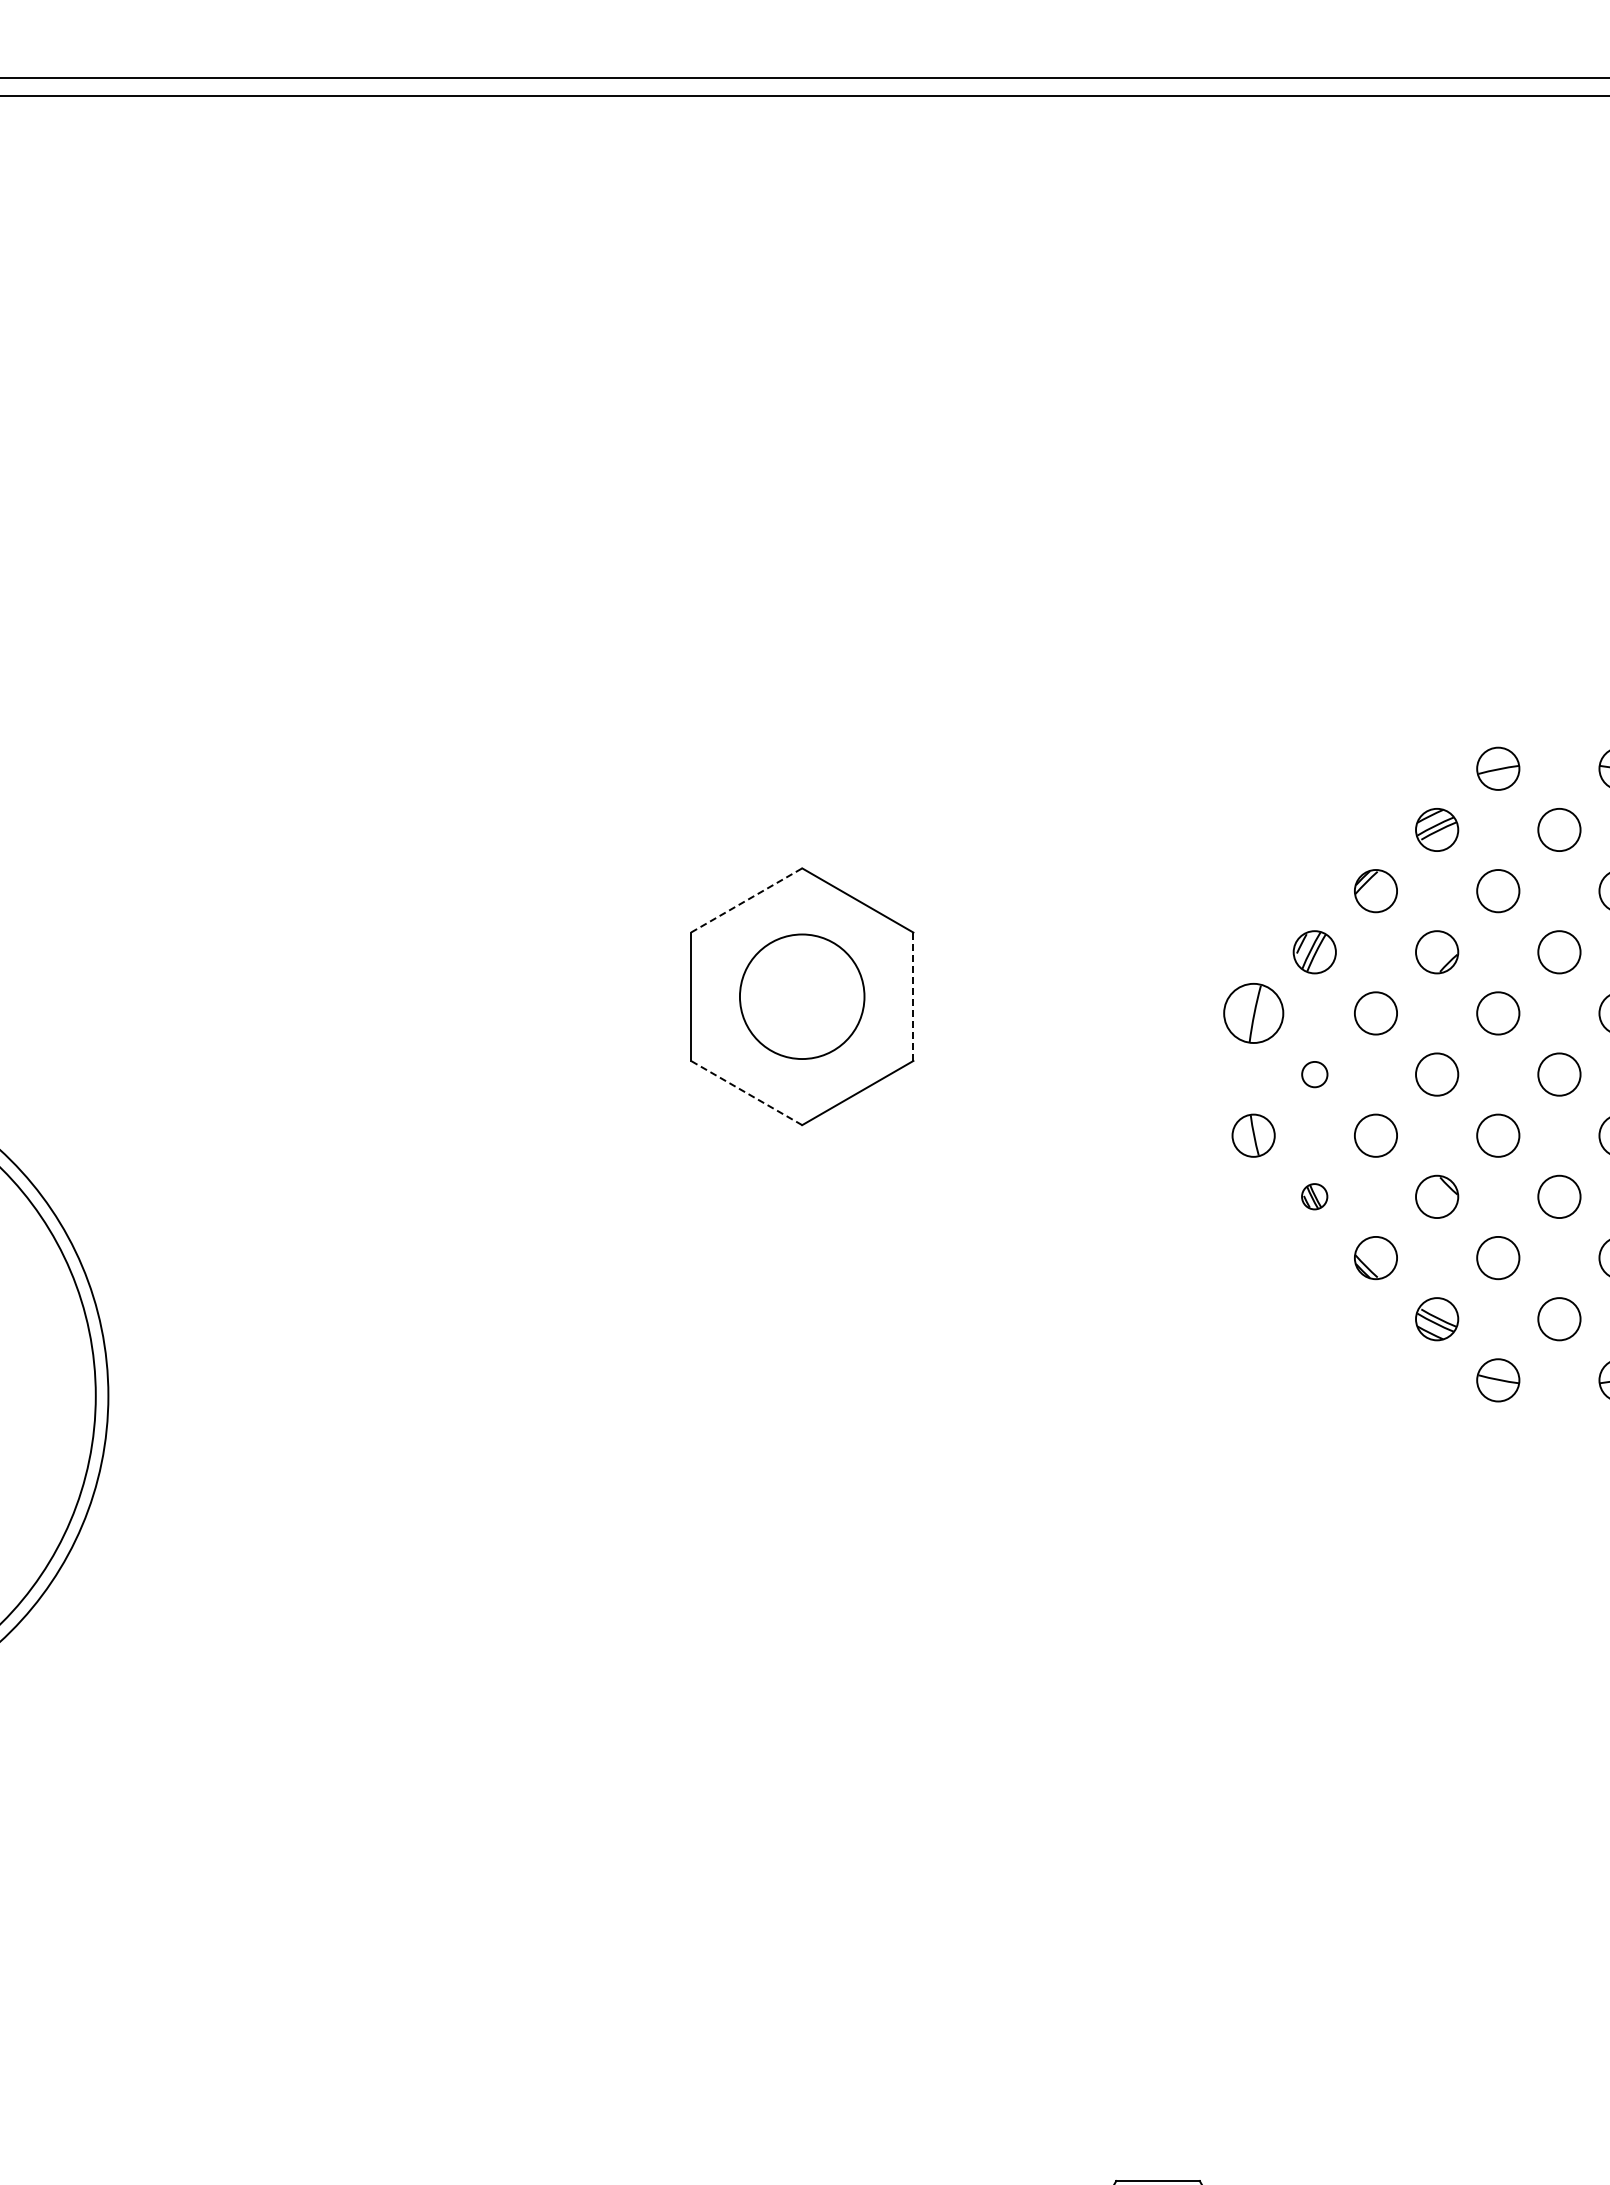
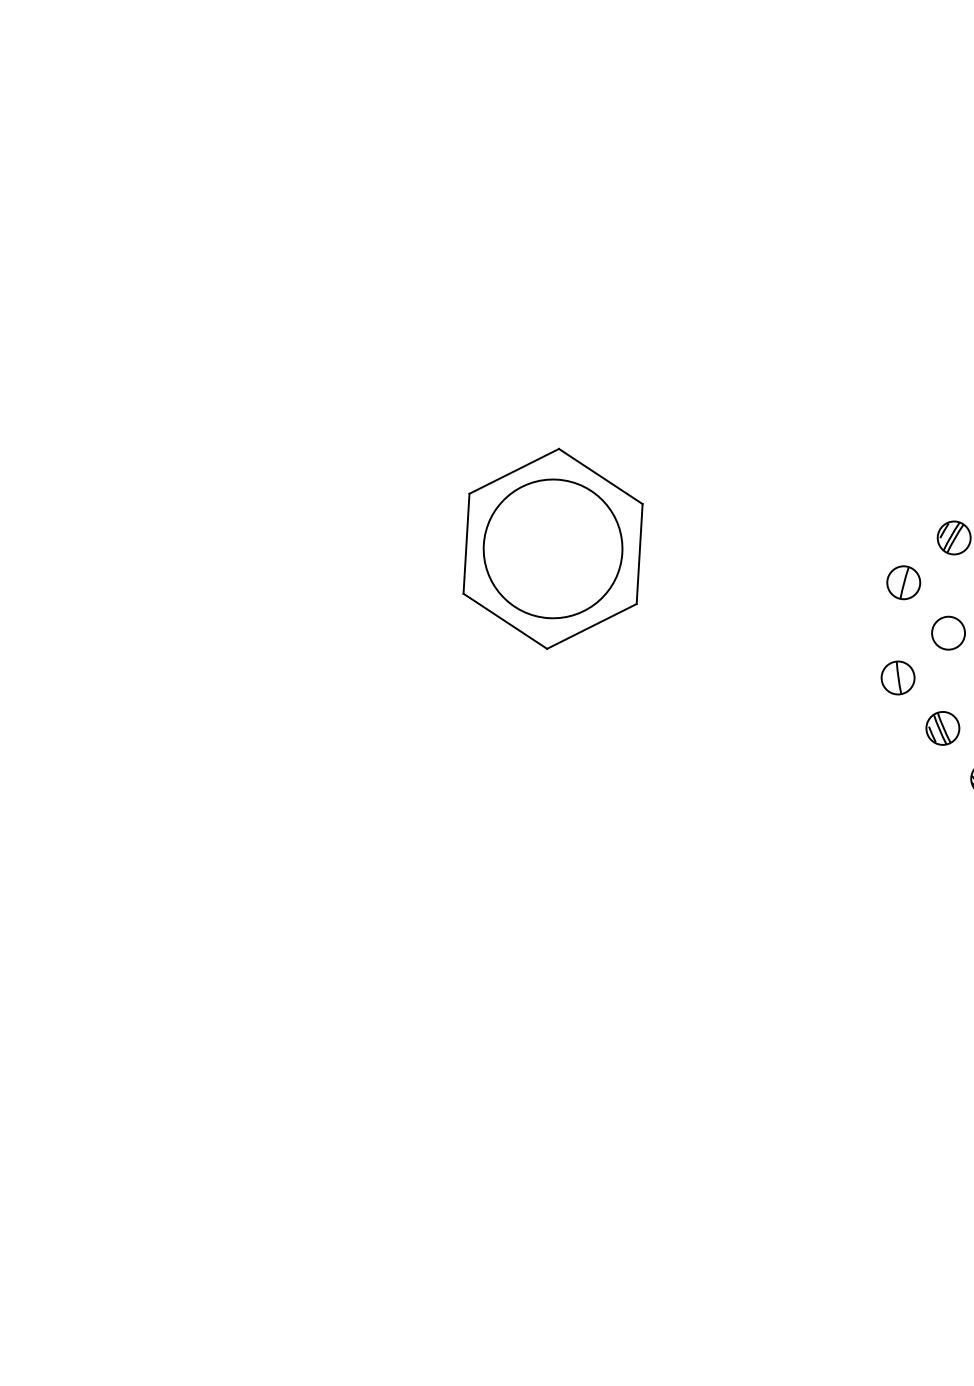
line: (747, 900) -> (514, 471), dashed -> solid
circle: (802, 996) -> (553, 548), size x1.43
line: (913, 997) -> (639, 554), dashed -> solid
part: (1253, 1013) -> (903, 582), size x0.71
circle: (1314, 1074) -> (948, 633), size x1.67
line: (746, 1092) -> (505, 620), dashed -> solid
part: (1314, 1196) -> (942, 728), size x1.67

